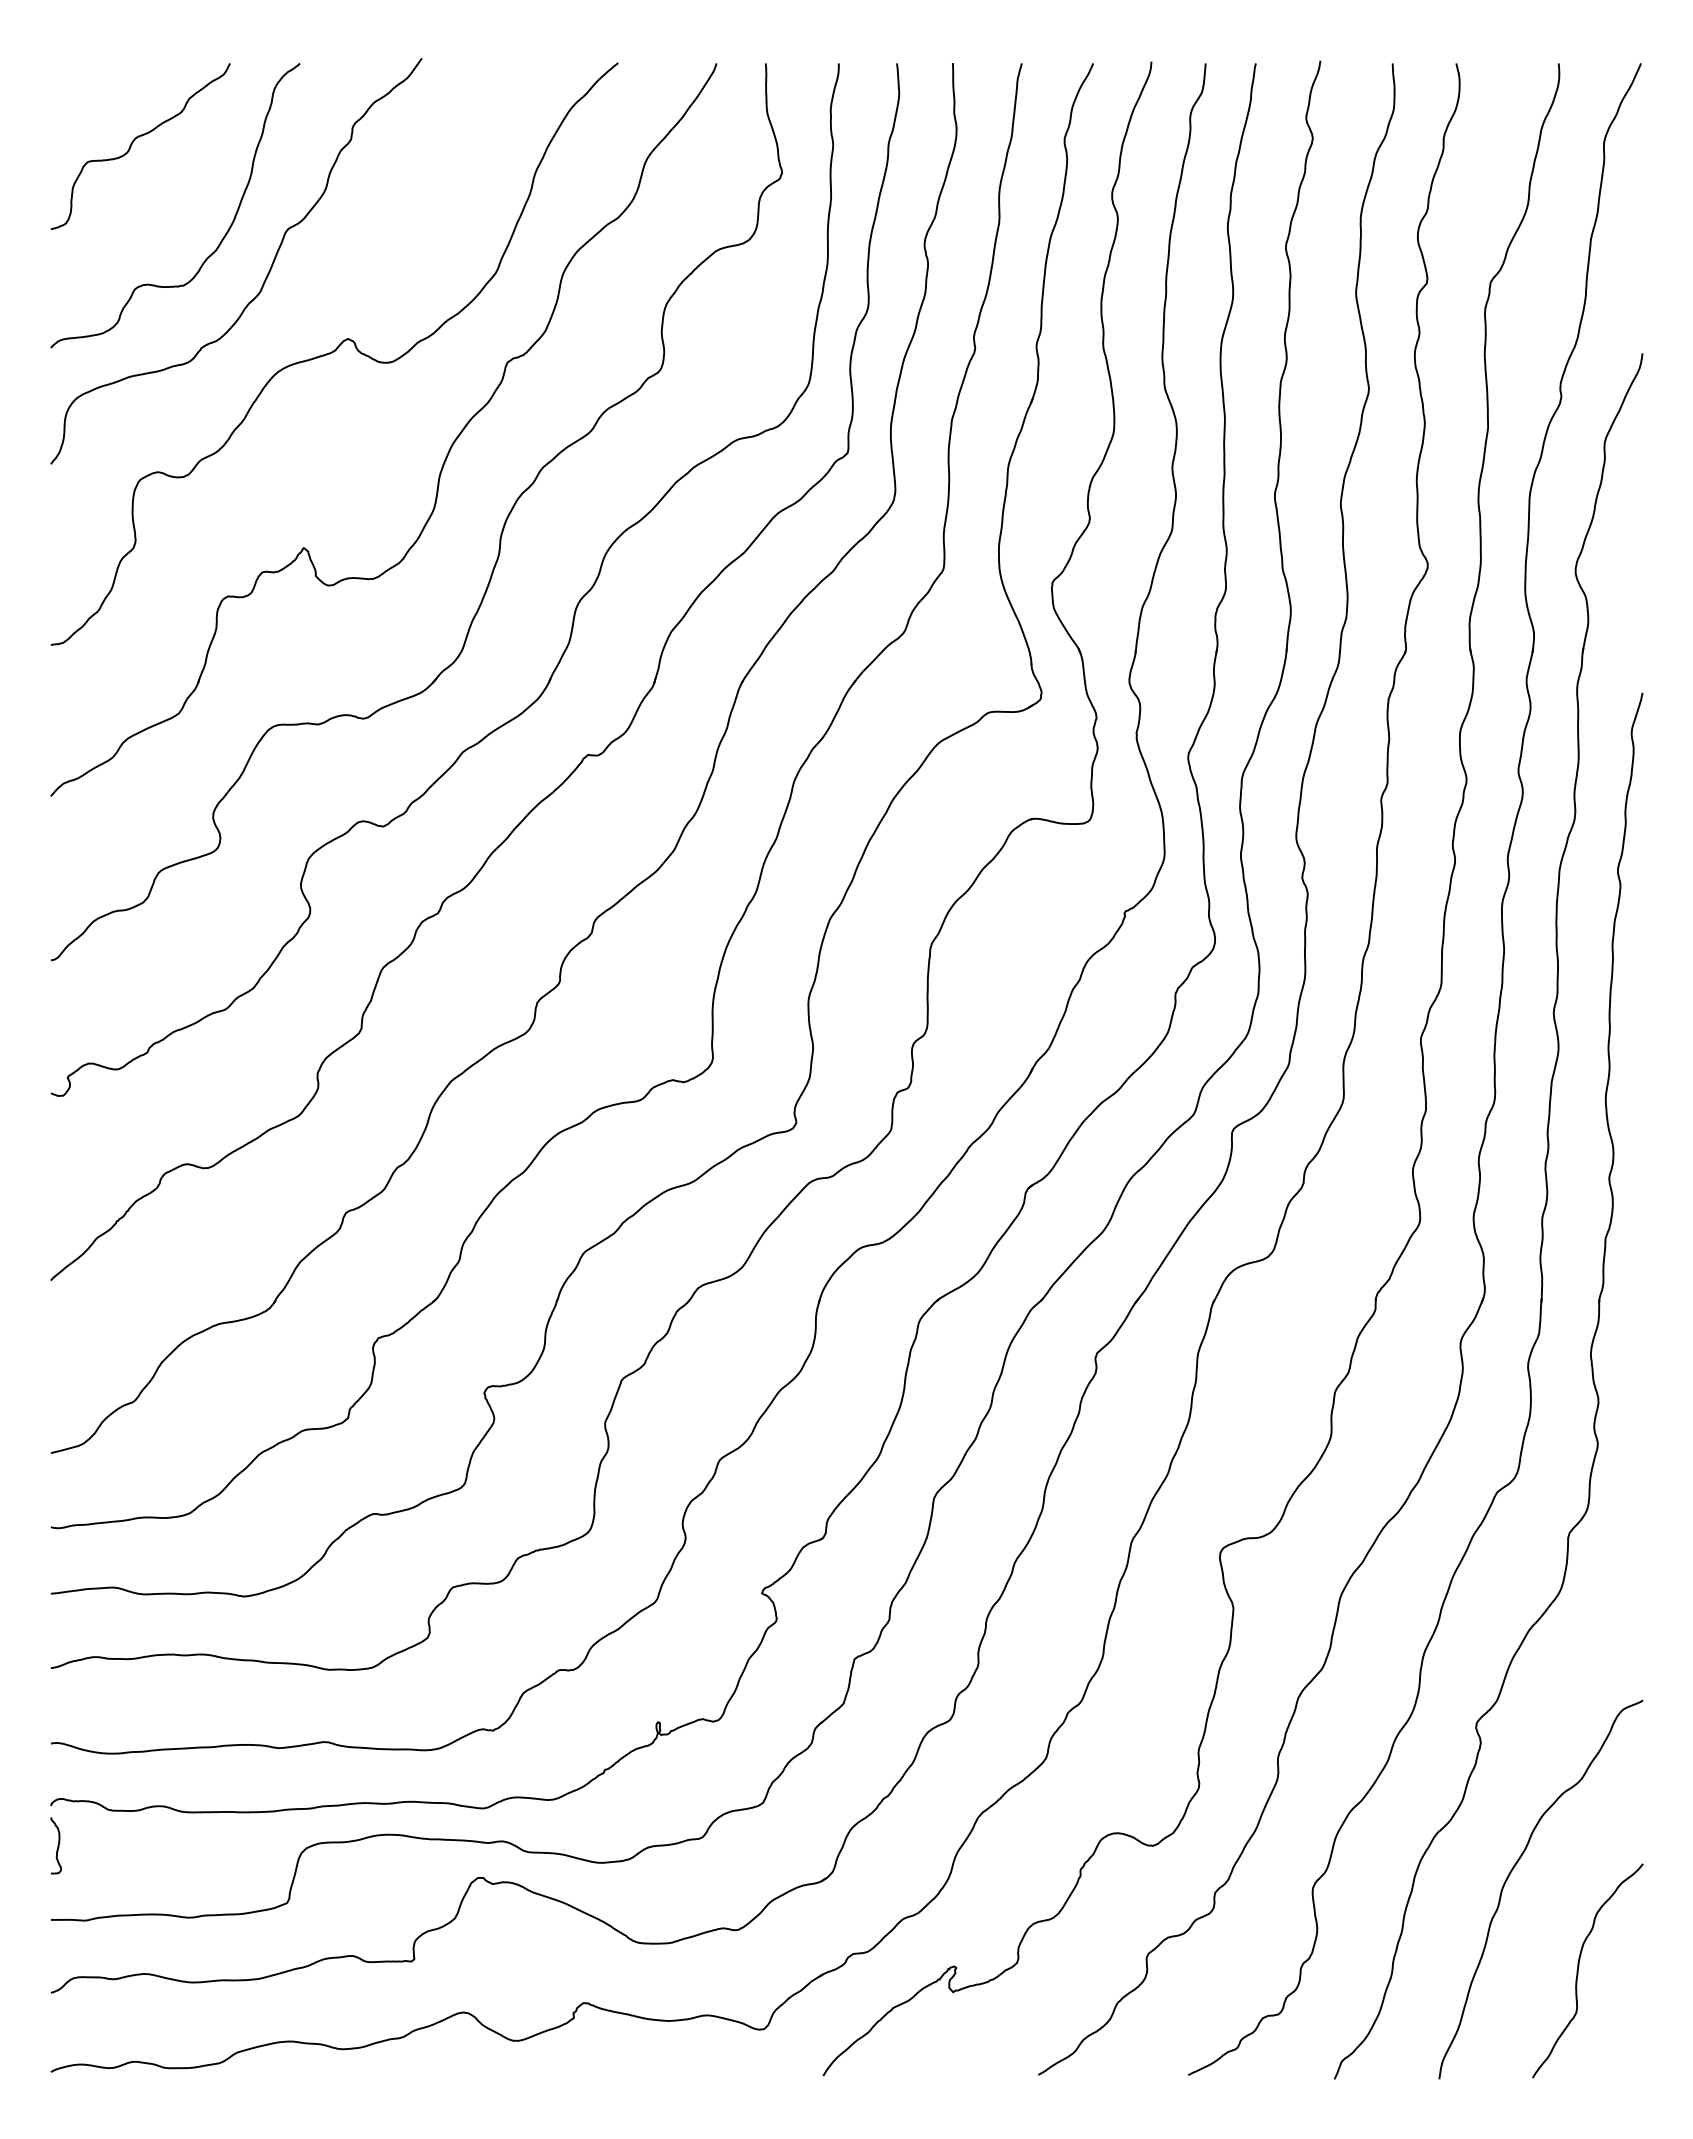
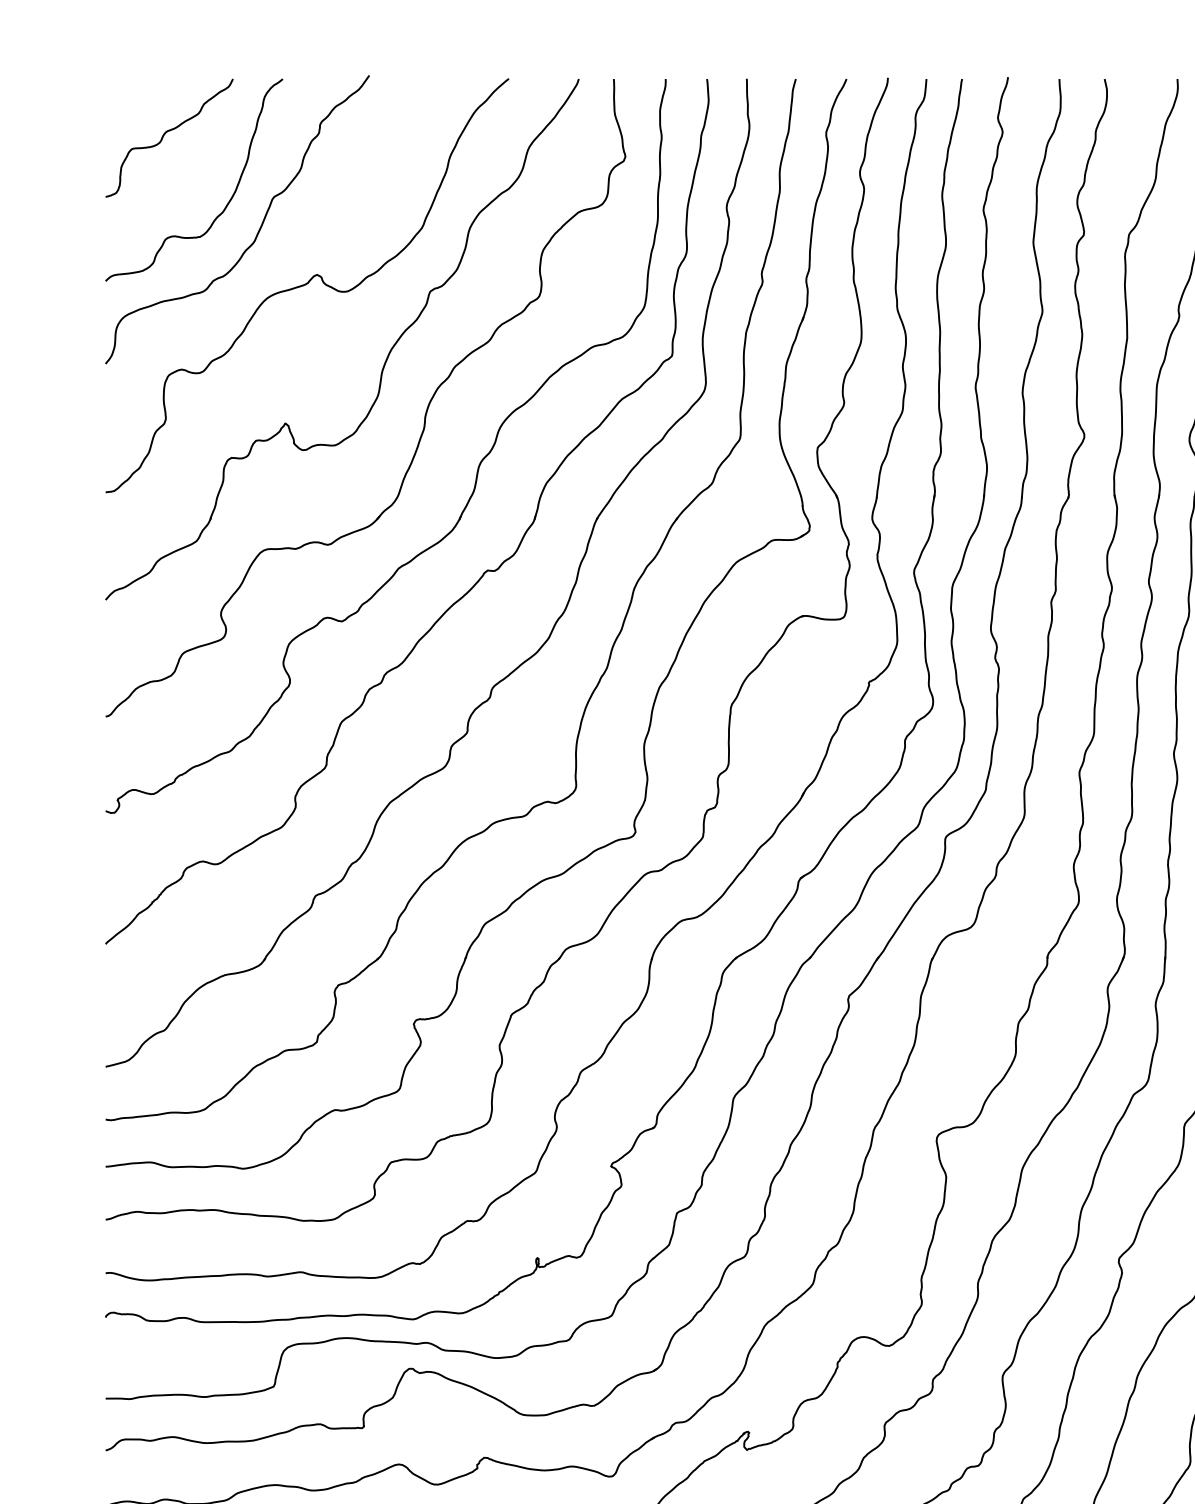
curve: (57, 1845) -> (110, 1345), removed

